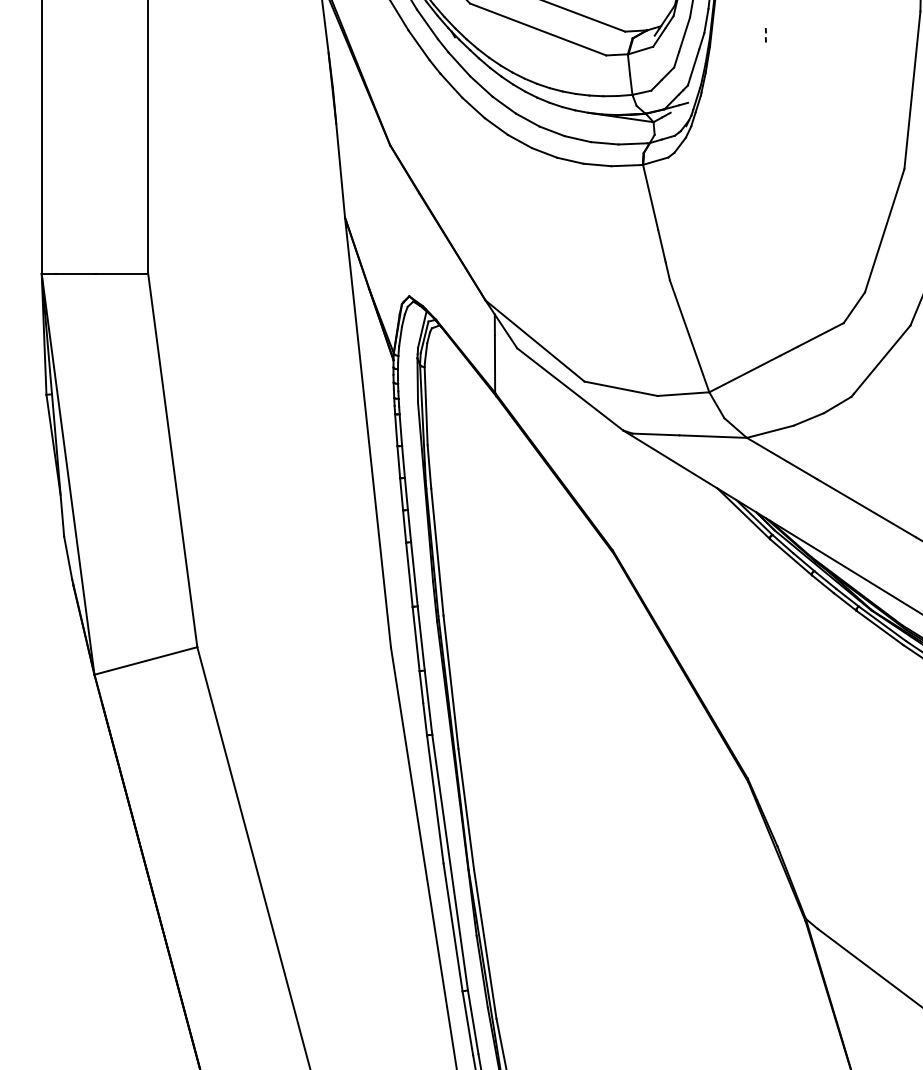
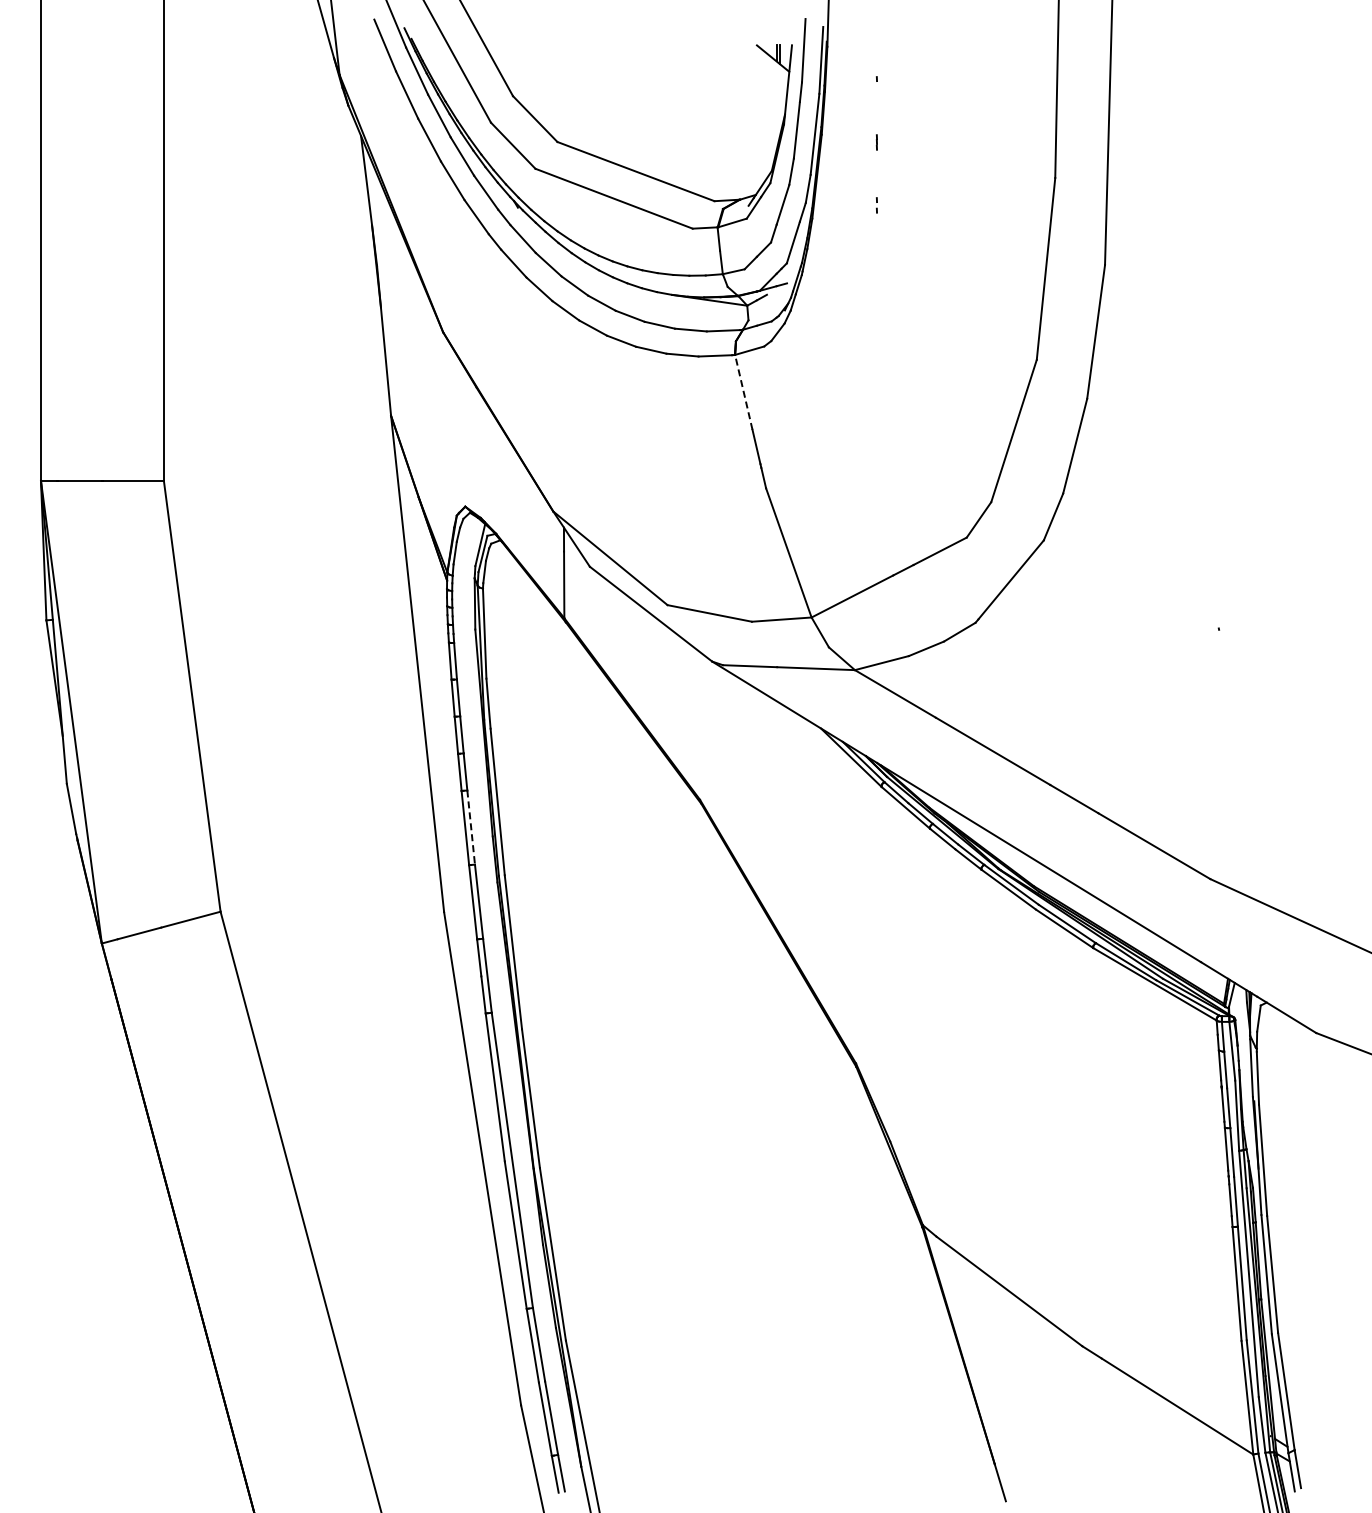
line: (650, 196) -> (743, 391), solid -> dashed
line: (414, 575) -> (471, 828), solid -> dashed

